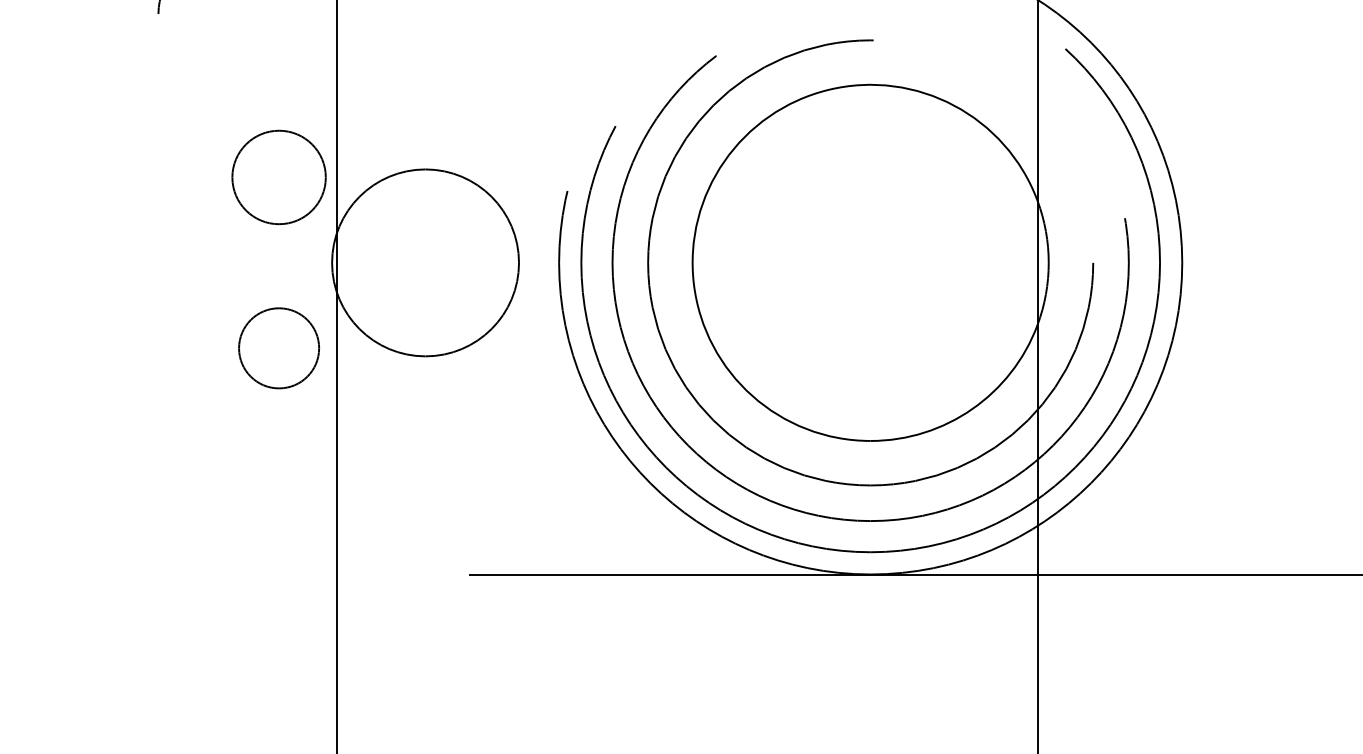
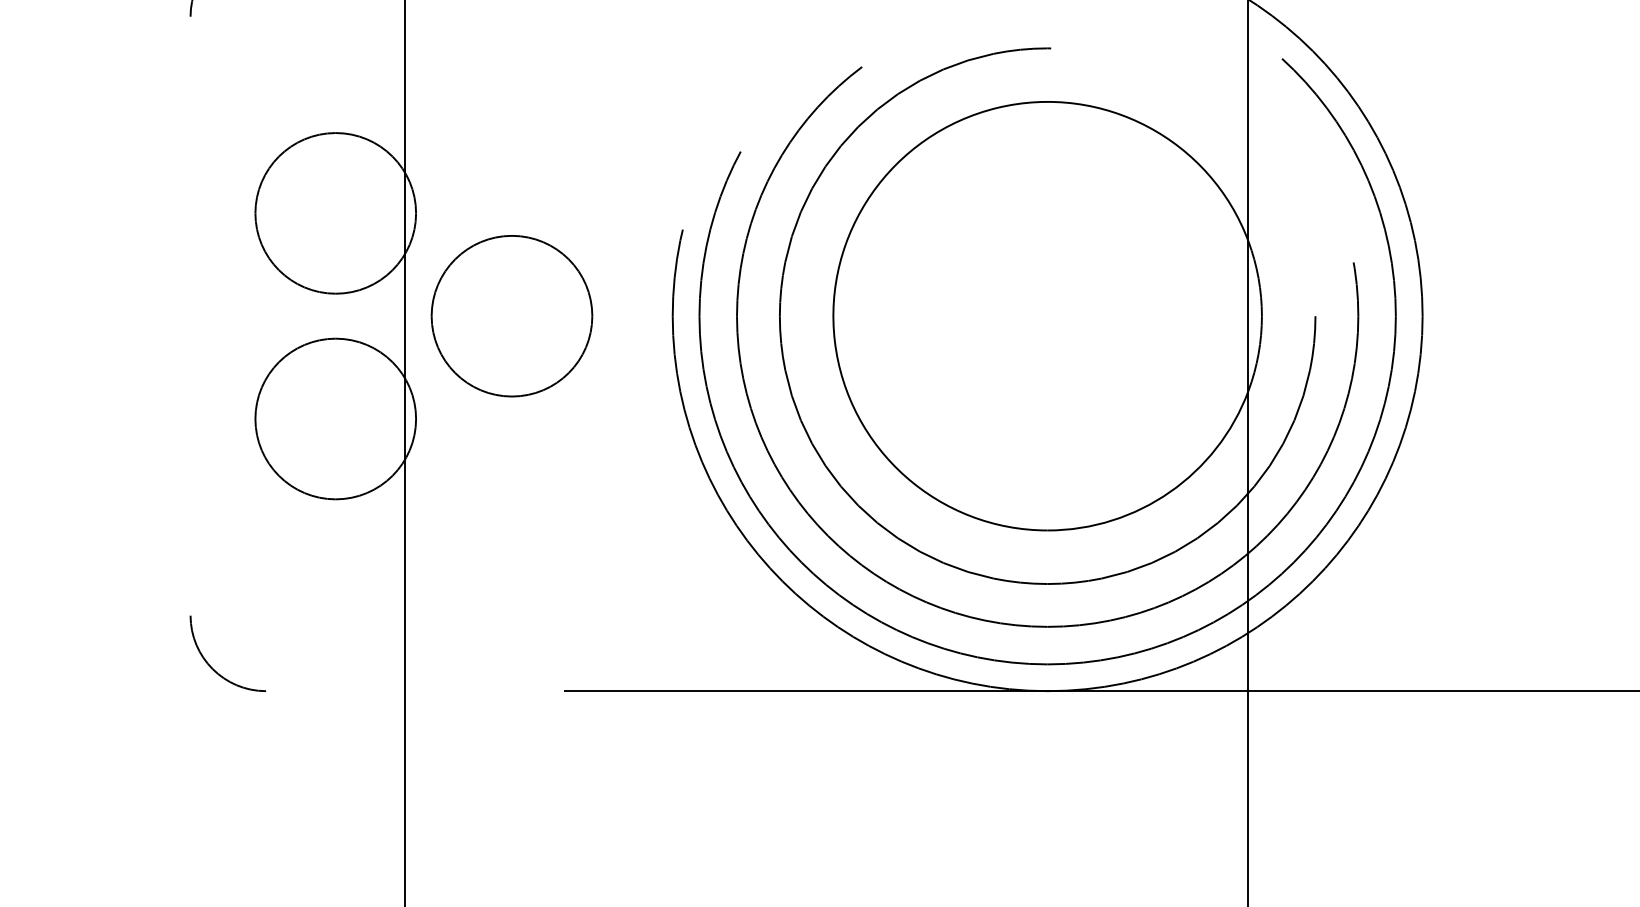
circle: (278, 177) -> (335, 213), size x1.43
circle: (425, 262) -> (511, 315), size x0.71
circle: (278, 348) -> (335, 419), size x1.67
arc: (177, 555) -> (213, 668), added

